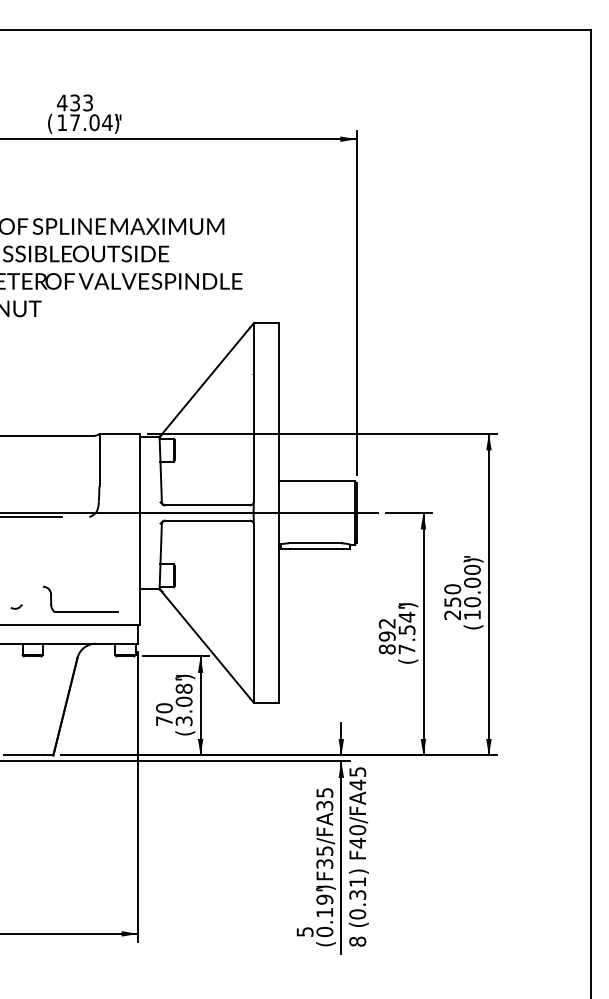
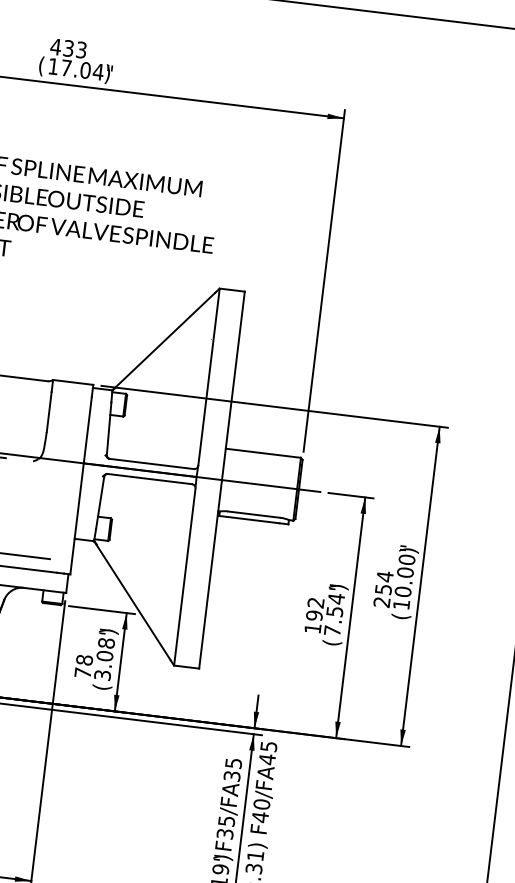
text: (452, 589) -> (384, 576), 250 -> 254
text: (386, 649) -> (312, 628), 892 -> 192
text: (164, 708) -> (84, 660), 70 -> 78

